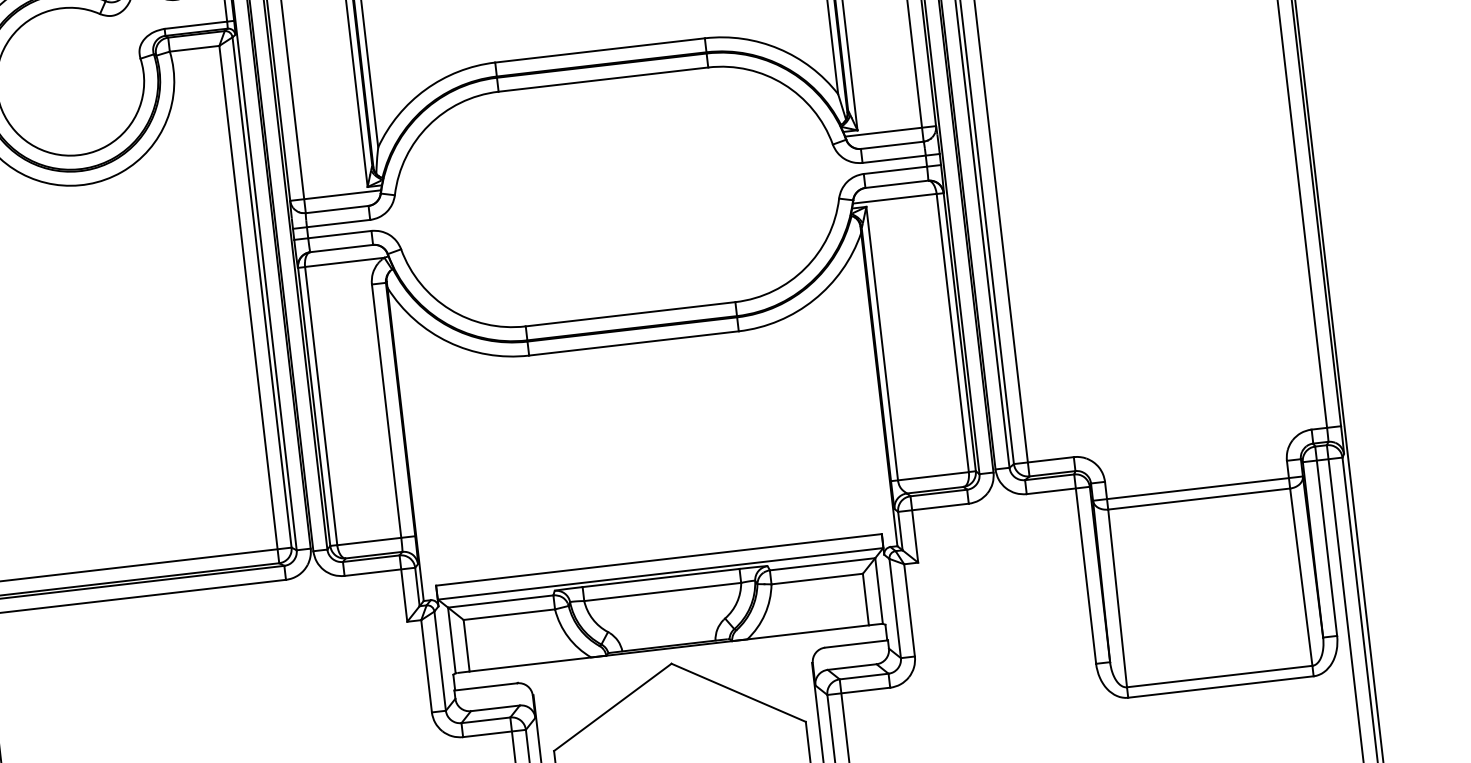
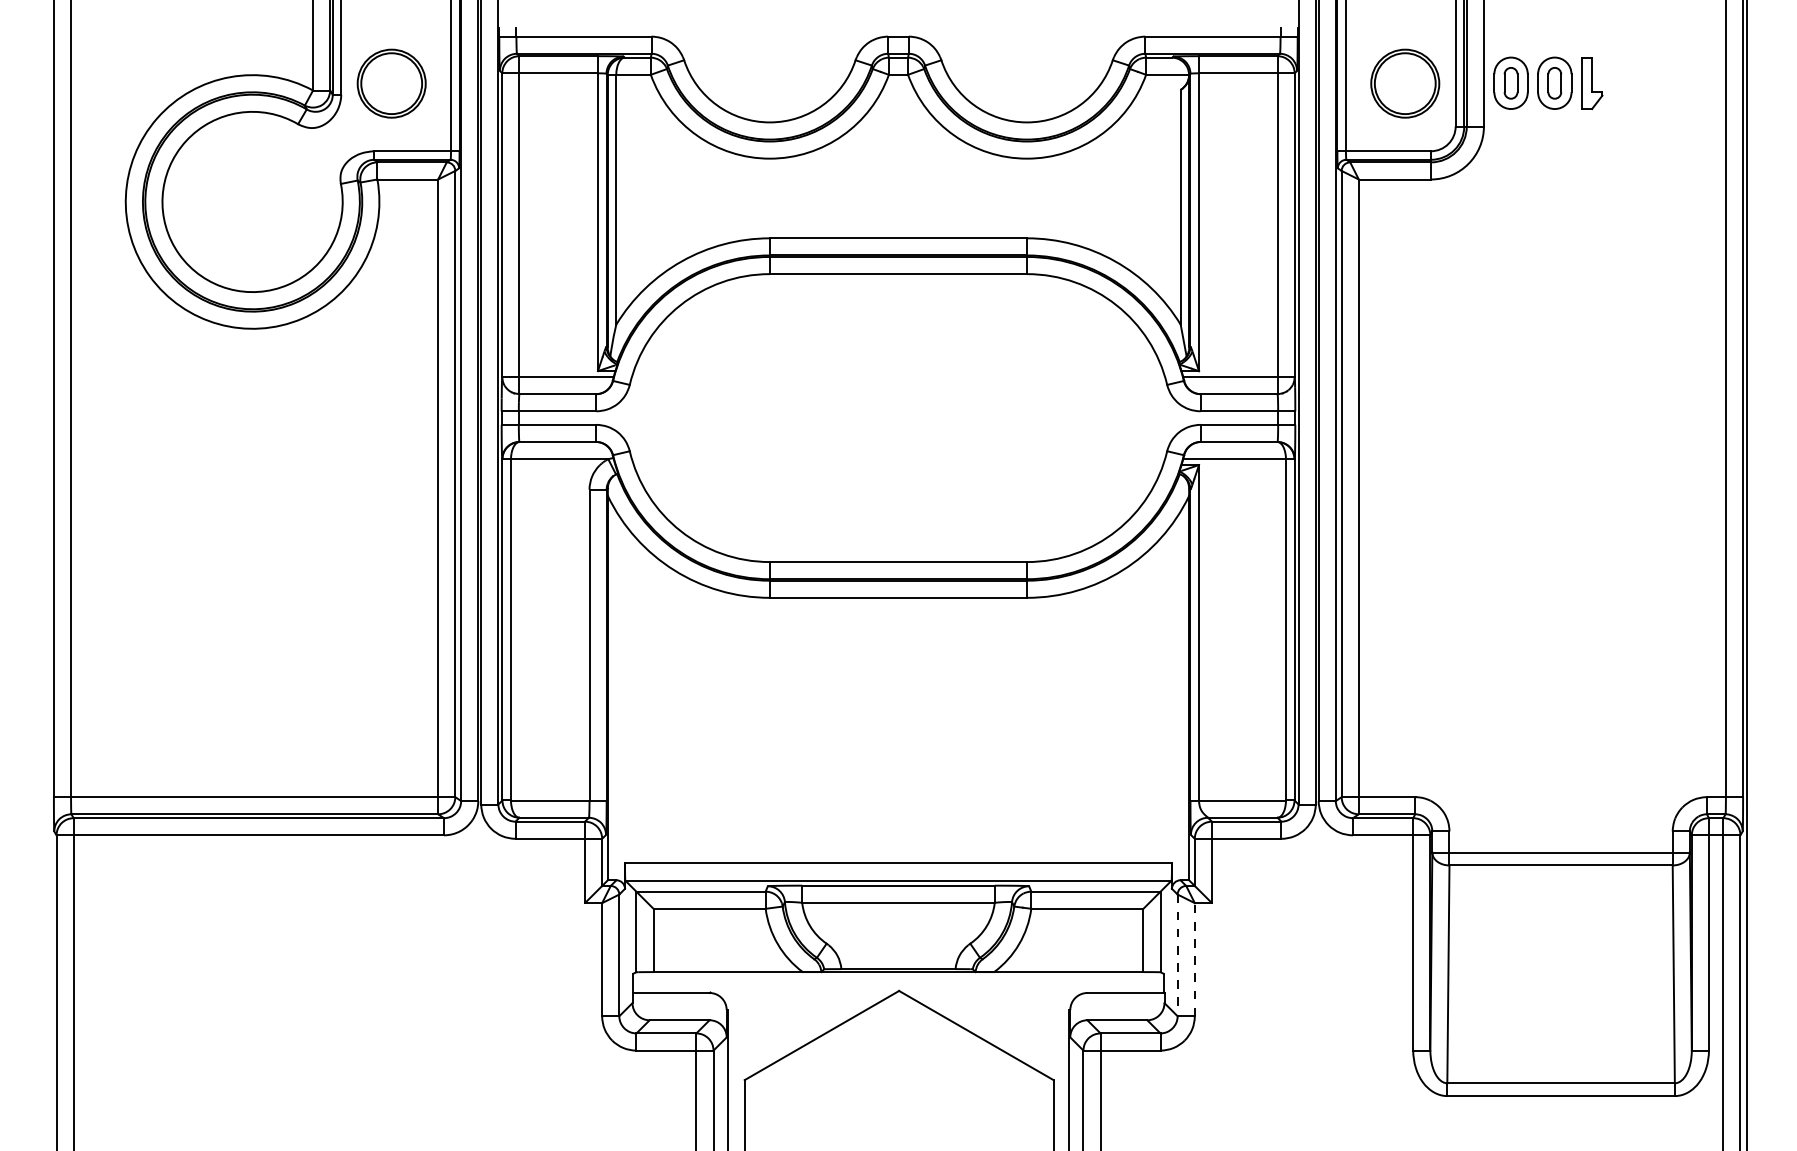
line: (895, 608) -> (1177, 955), solid -> dashed
line: (909, 610) -> (1194, 959), solid -> dashed

